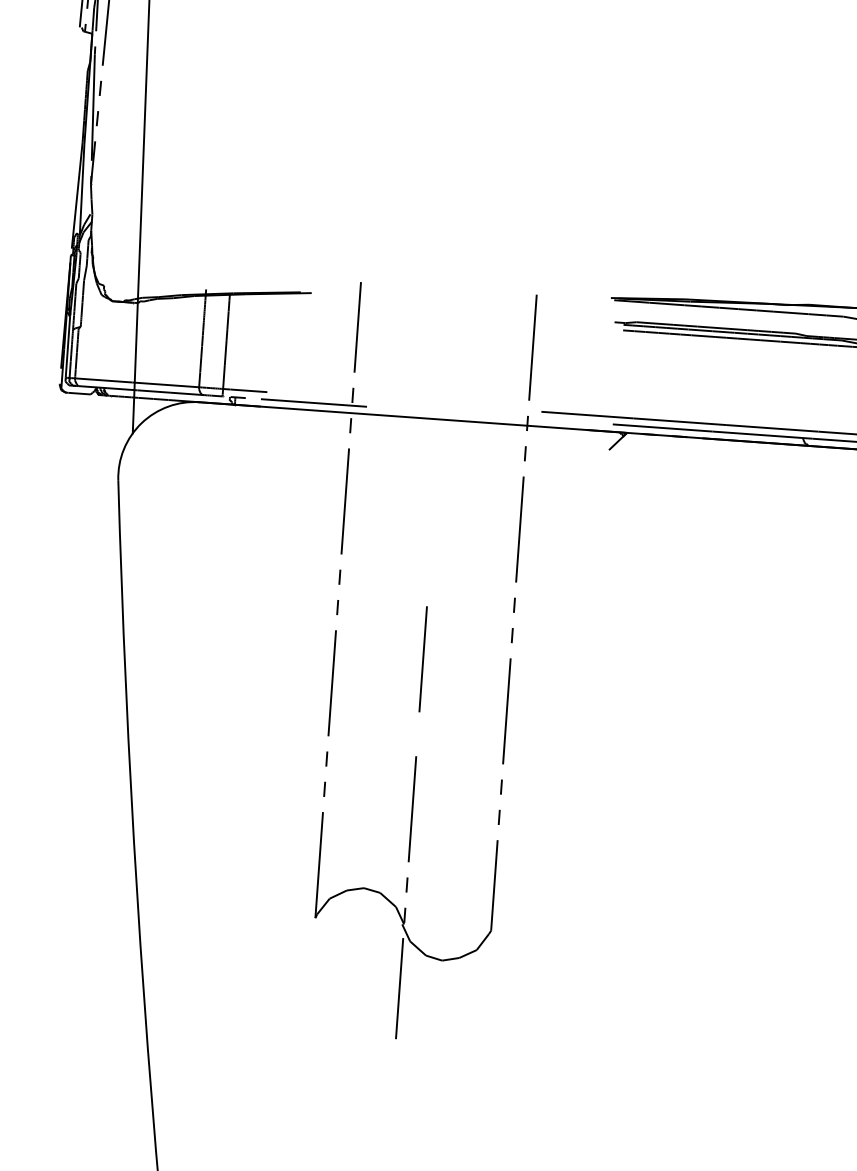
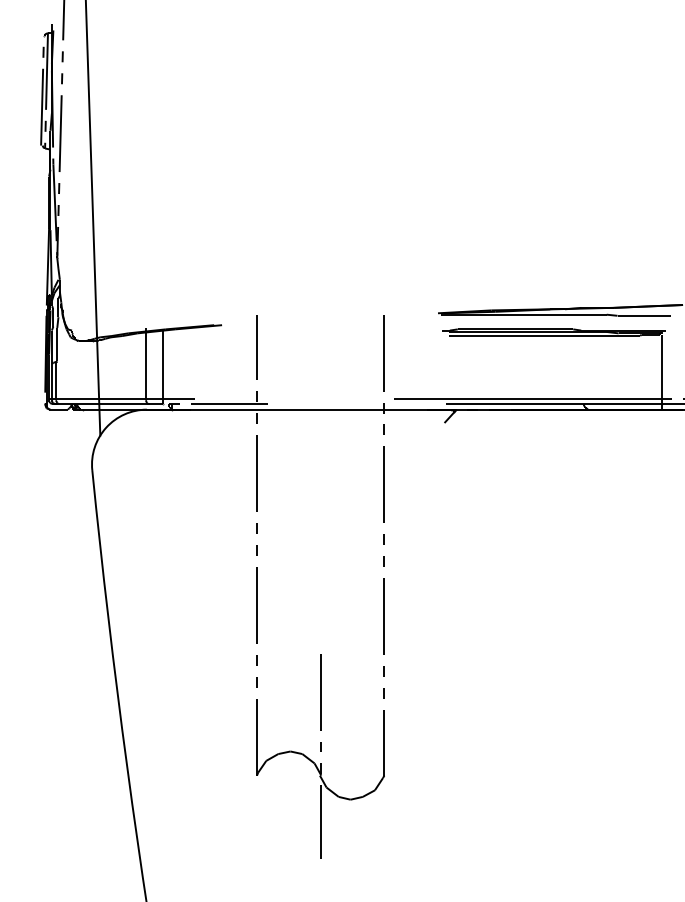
line: (422, 659) -> (320, 583), removed

